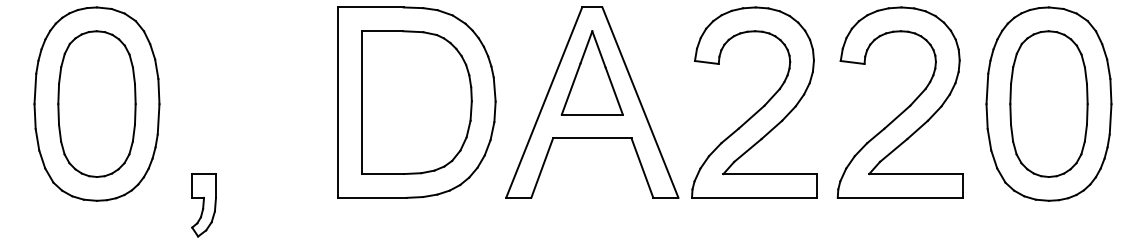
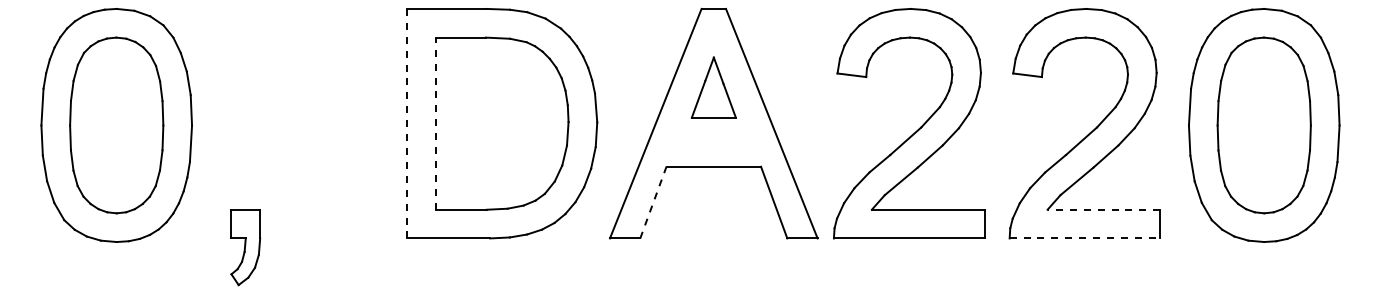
part: (592, 72) -> (713, 87), size x0.6
line: (338, 102) -> (407, 123), solid -> dashed
line: (361, 102) -> (435, 123), solid -> dashed
line: (542, 168) -> (653, 202), solid -> dashed
line: (915, 173) -> (1103, 209), solid -> dashed
line: (900, 197) -> (1085, 238), solid -> dashed

